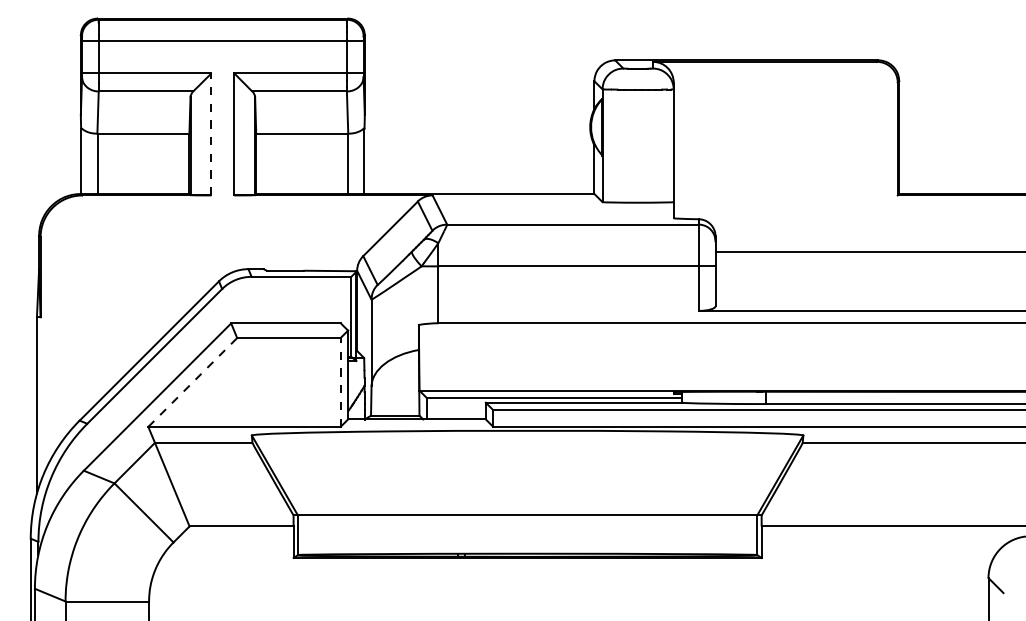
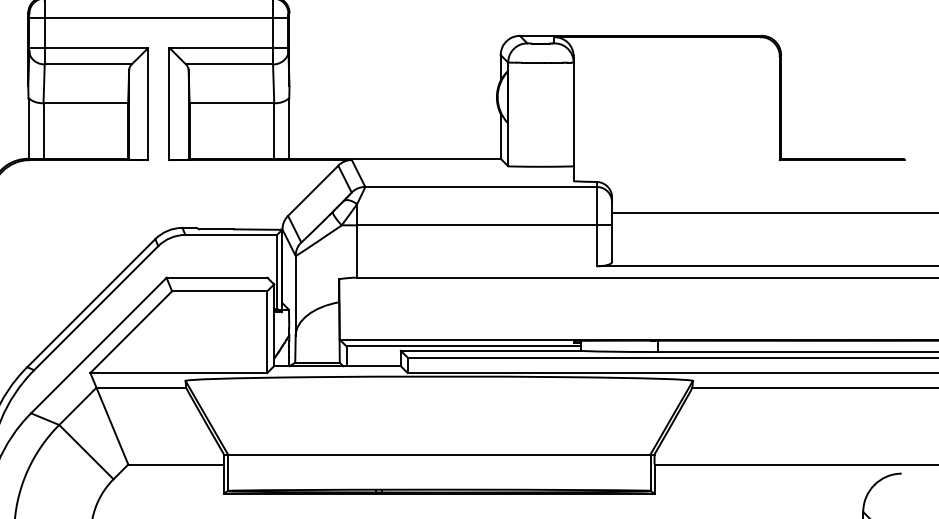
line: (211, 134) -> (148, 104), dashed -> solid
line: (340, 381) -> (267, 331), dashed -> solid
line: (192, 382) -> (130, 332), dashed -> solid

